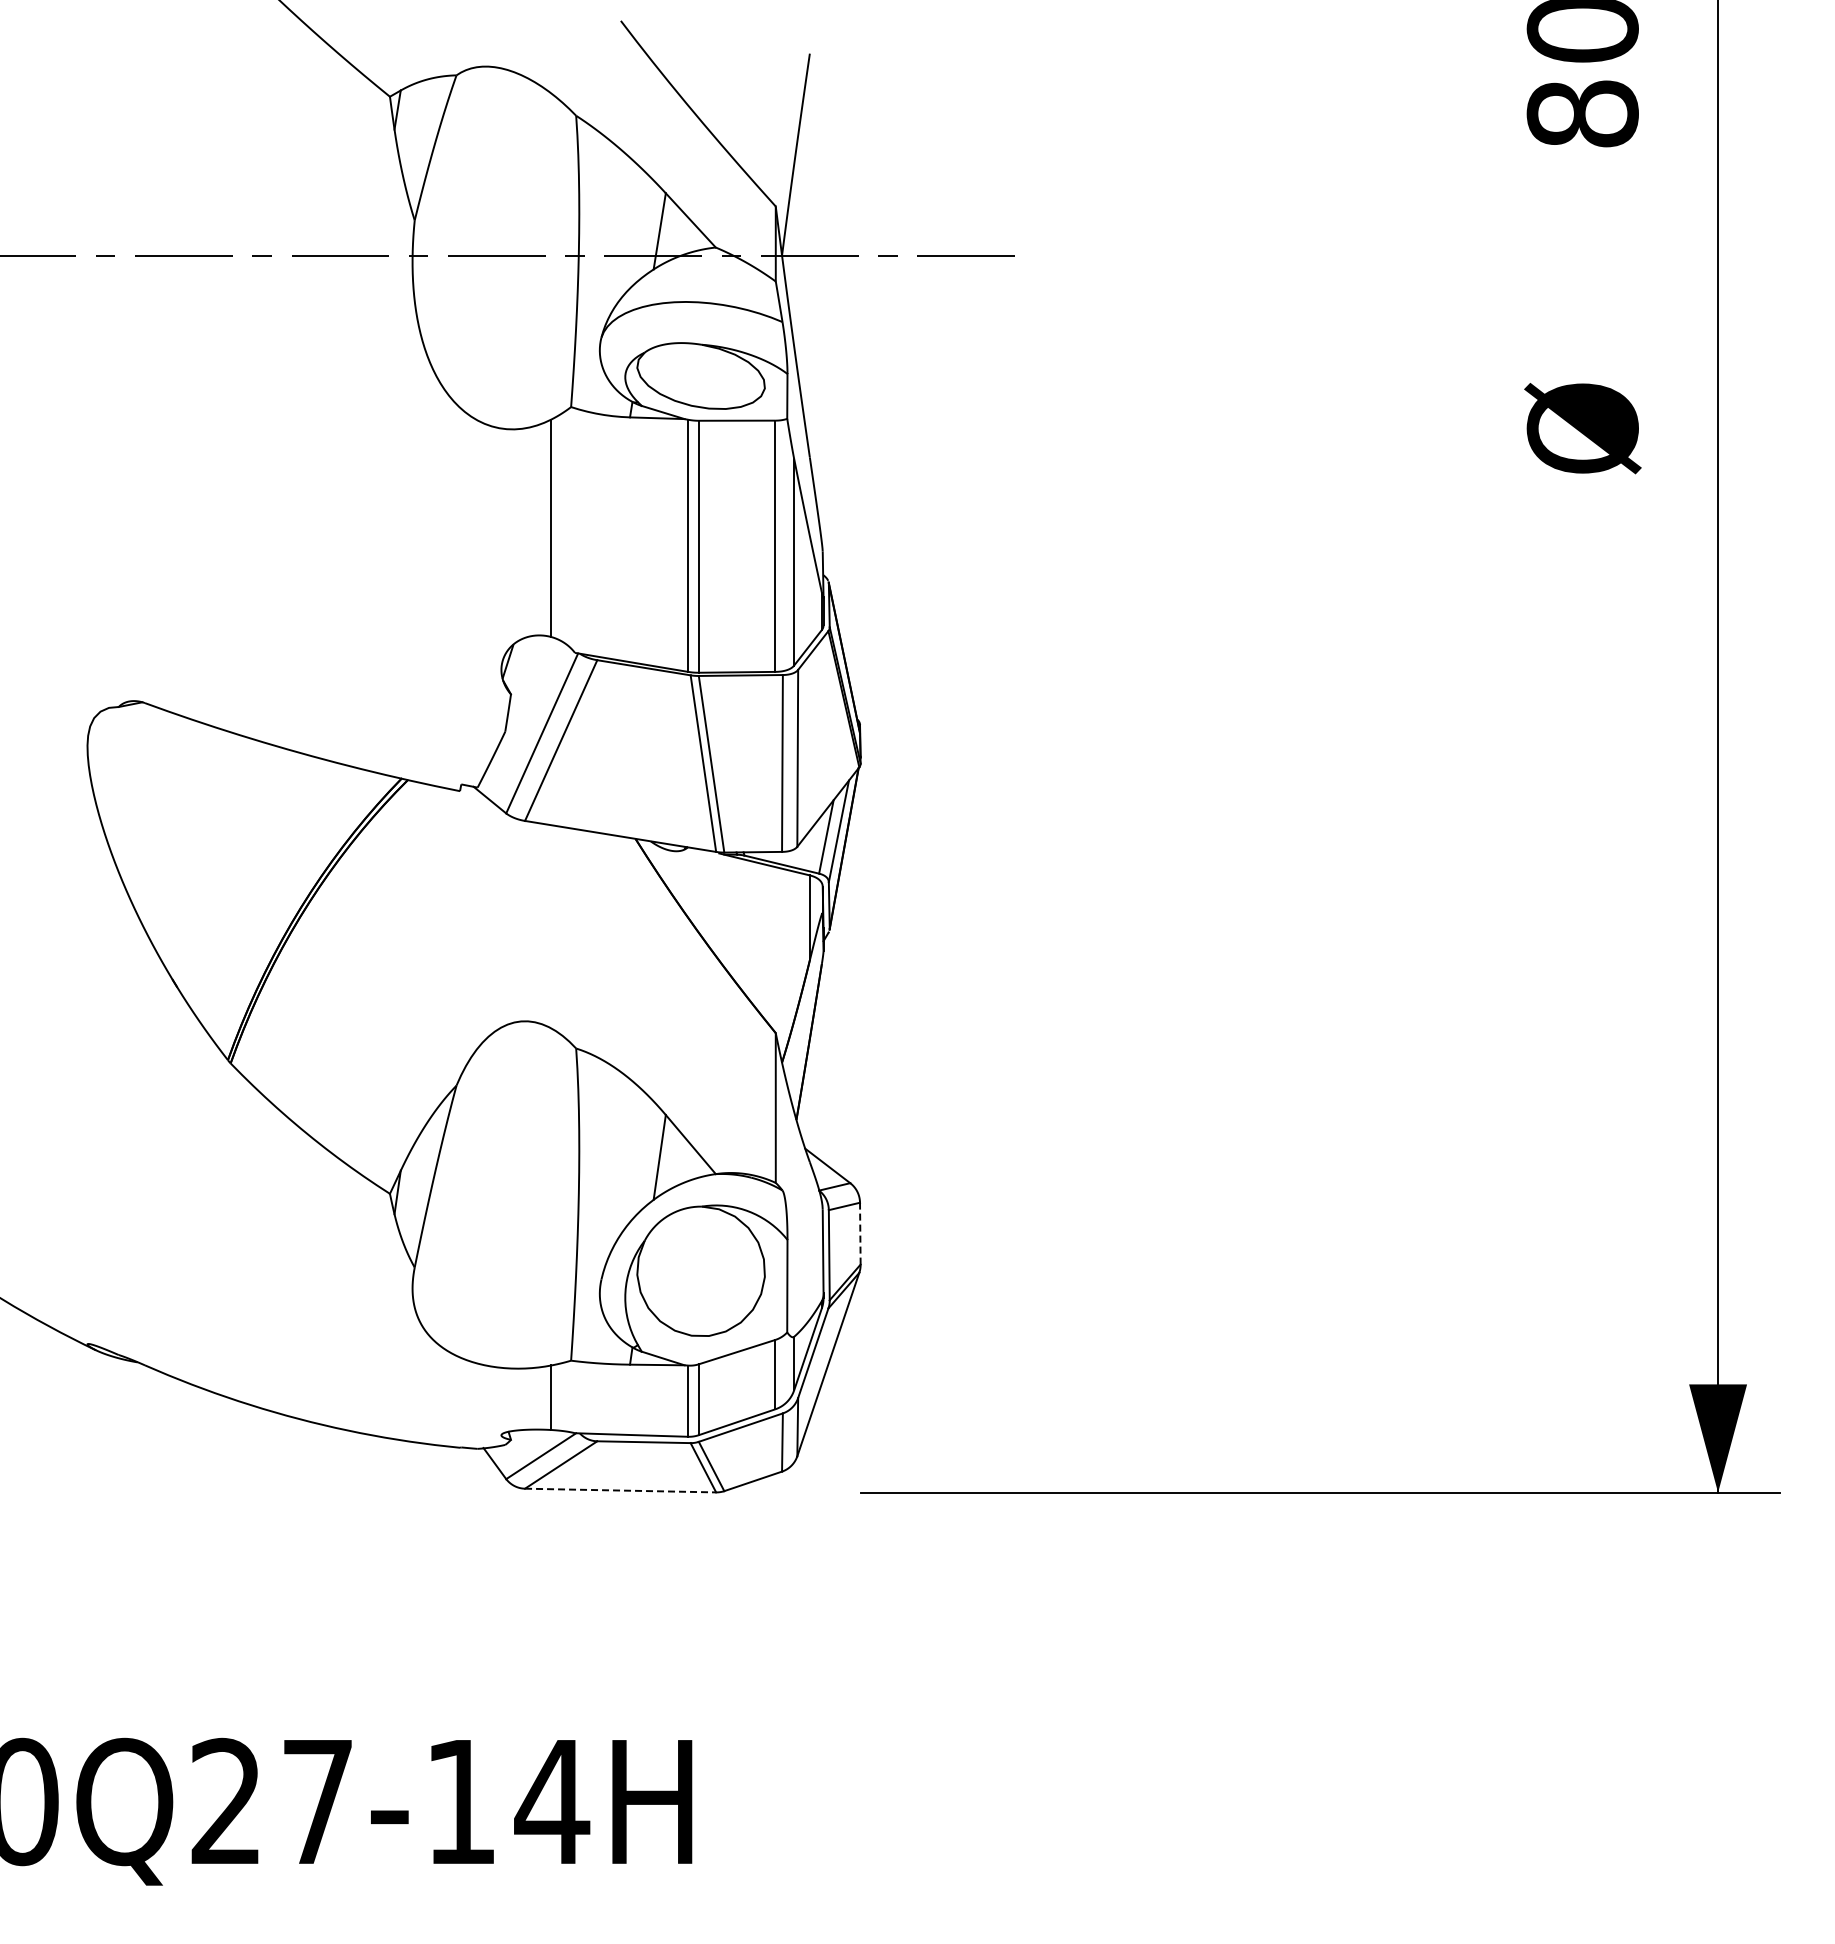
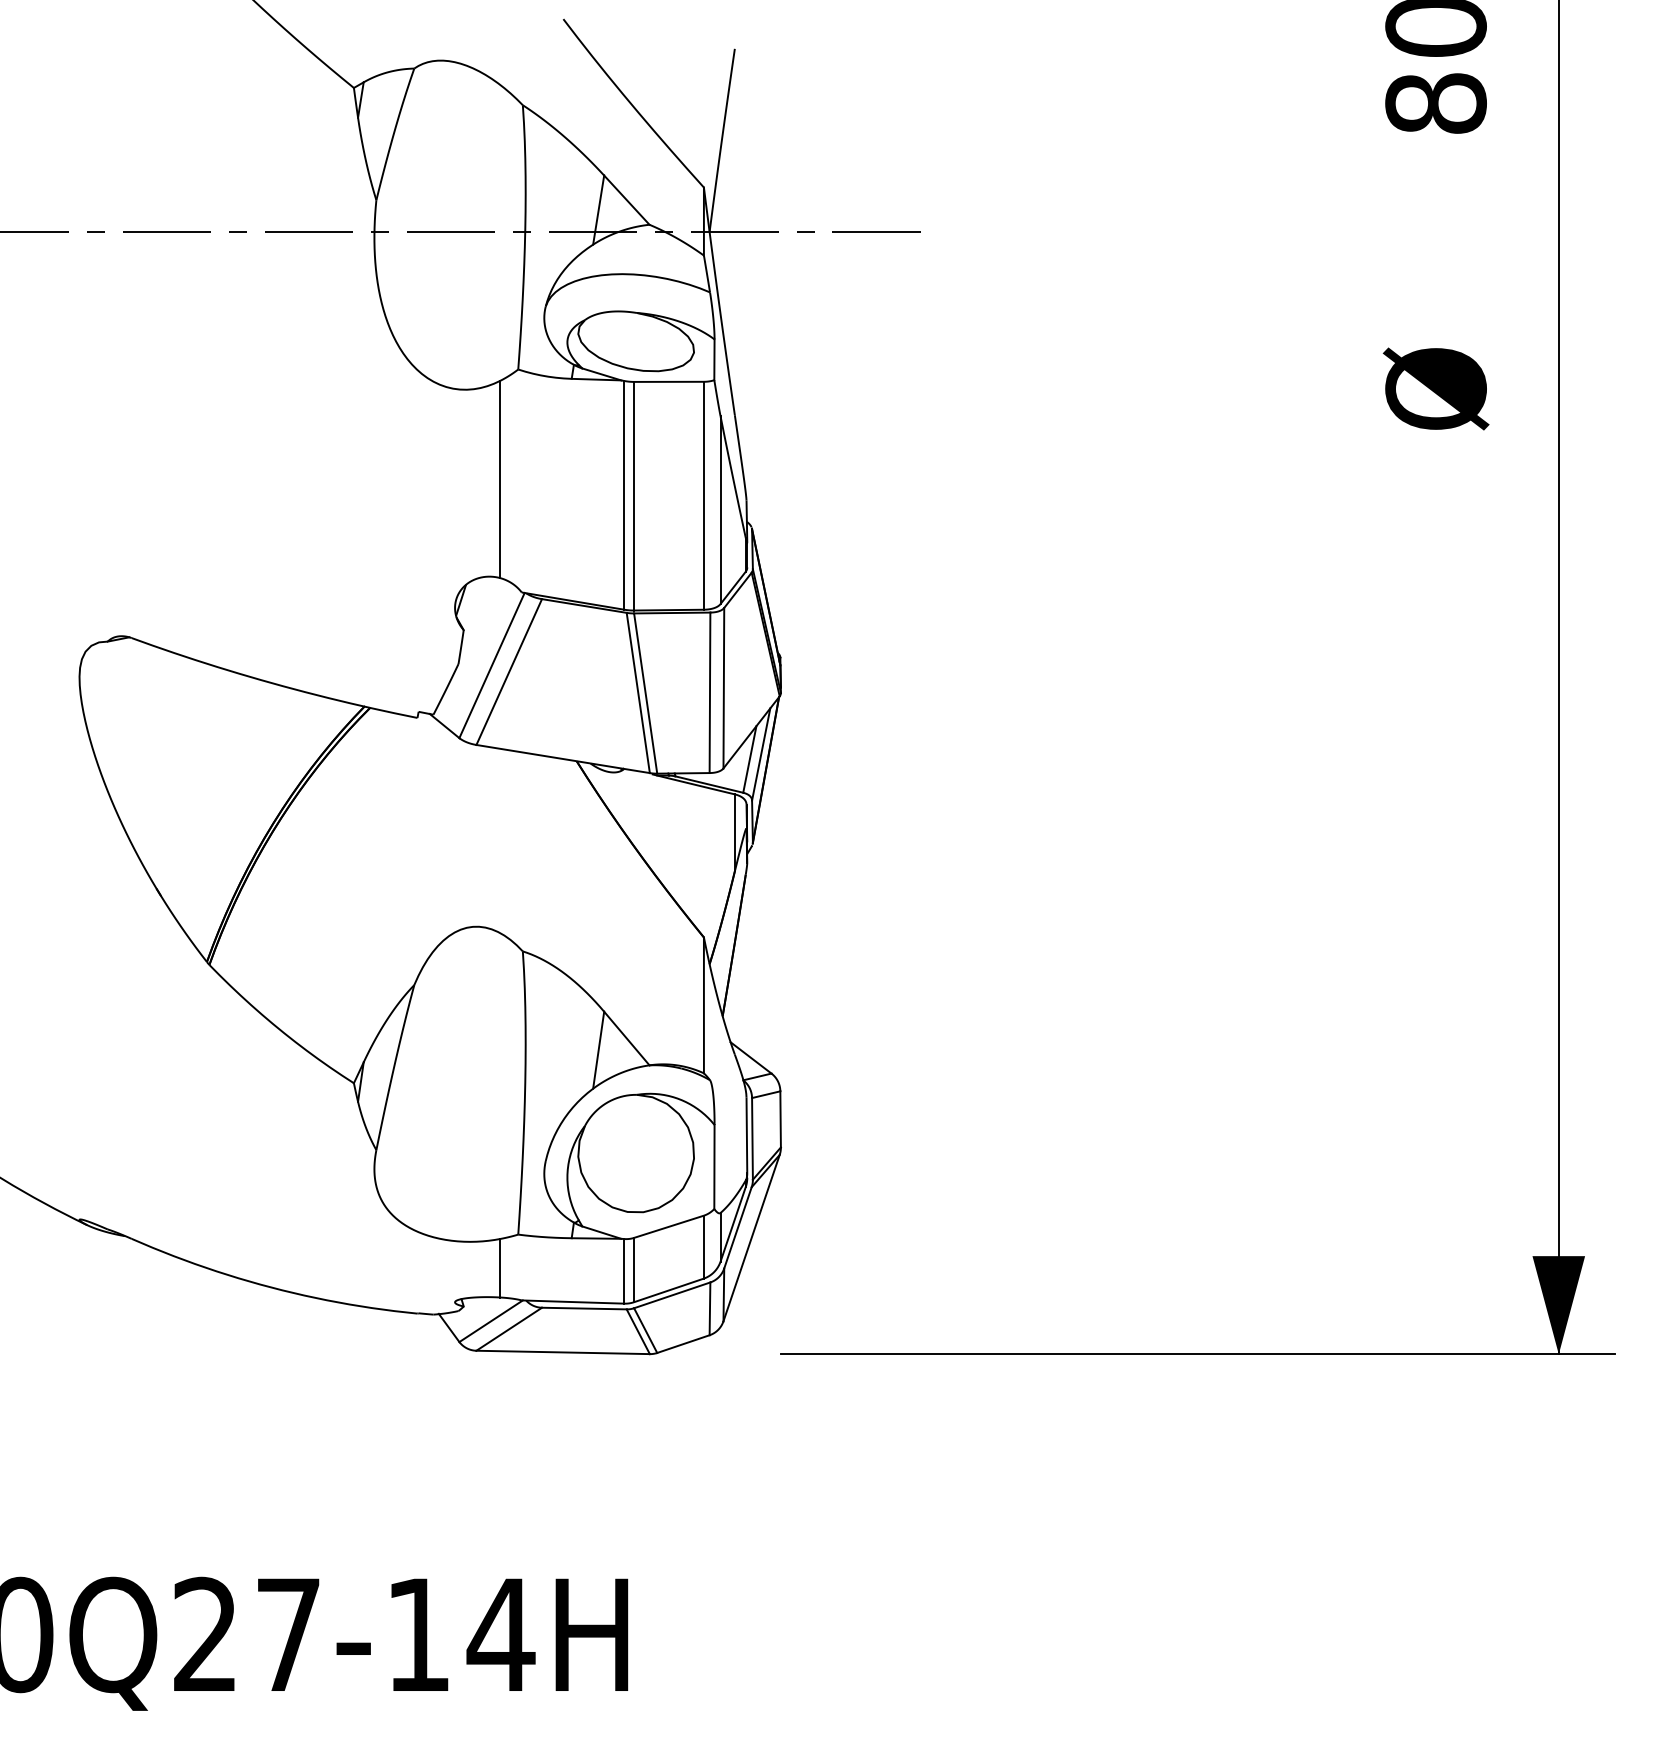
line: (860, 1233) -> (780, 1119), dashed -> solid
line: (620, 1490) -> (563, 1352), dashed -> solid

